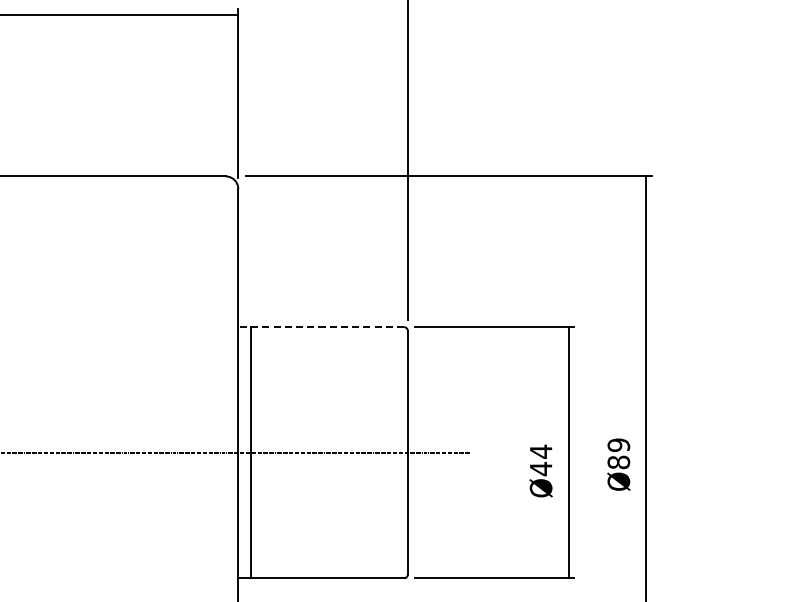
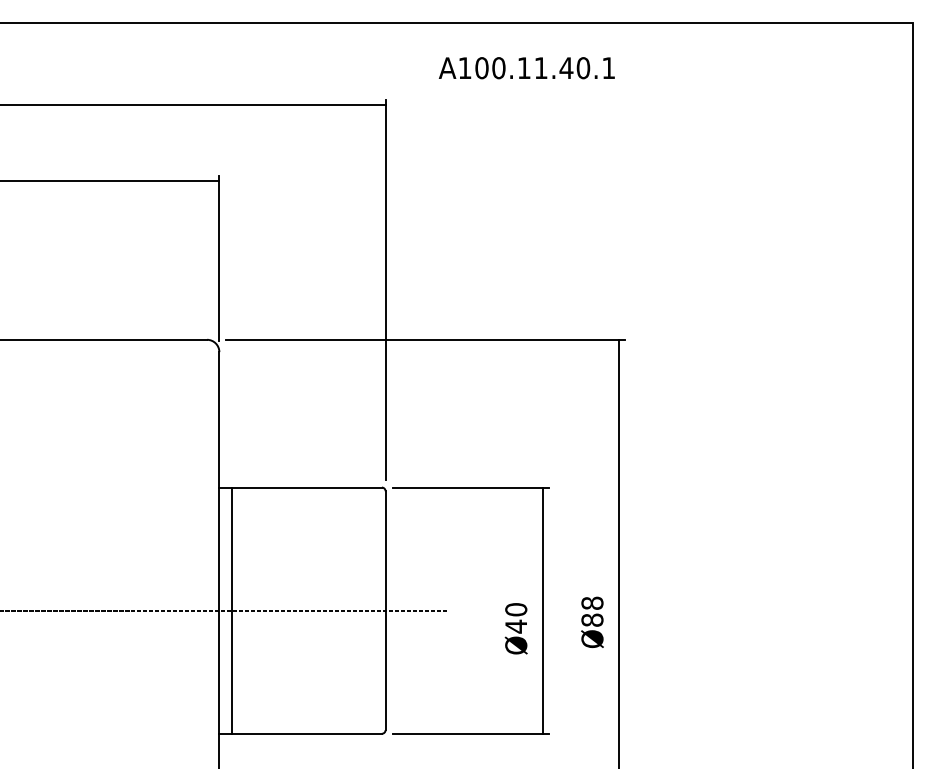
line: (321, 327) -> (300, 487), dashed -> solid
text: (618, 444) -> (592, 602), Ø89 -> Ø88
text: (541, 451) -> (516, 609), Ø44 -> Ø40

